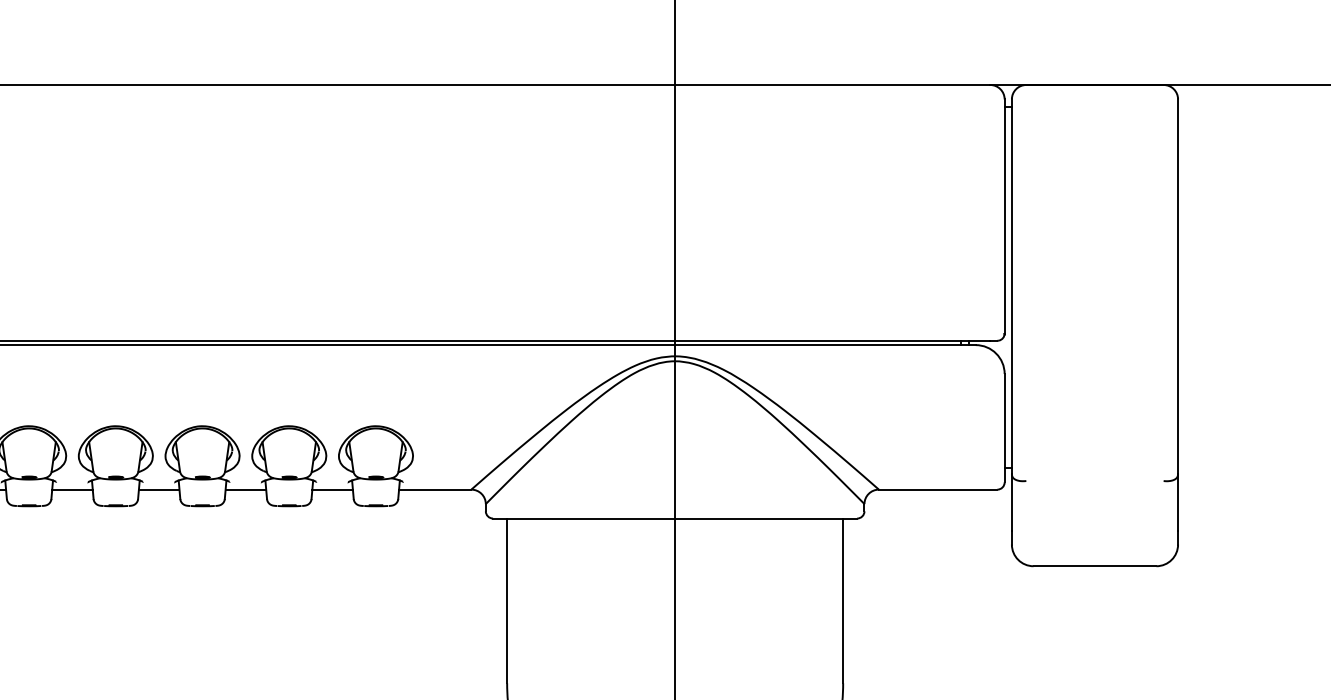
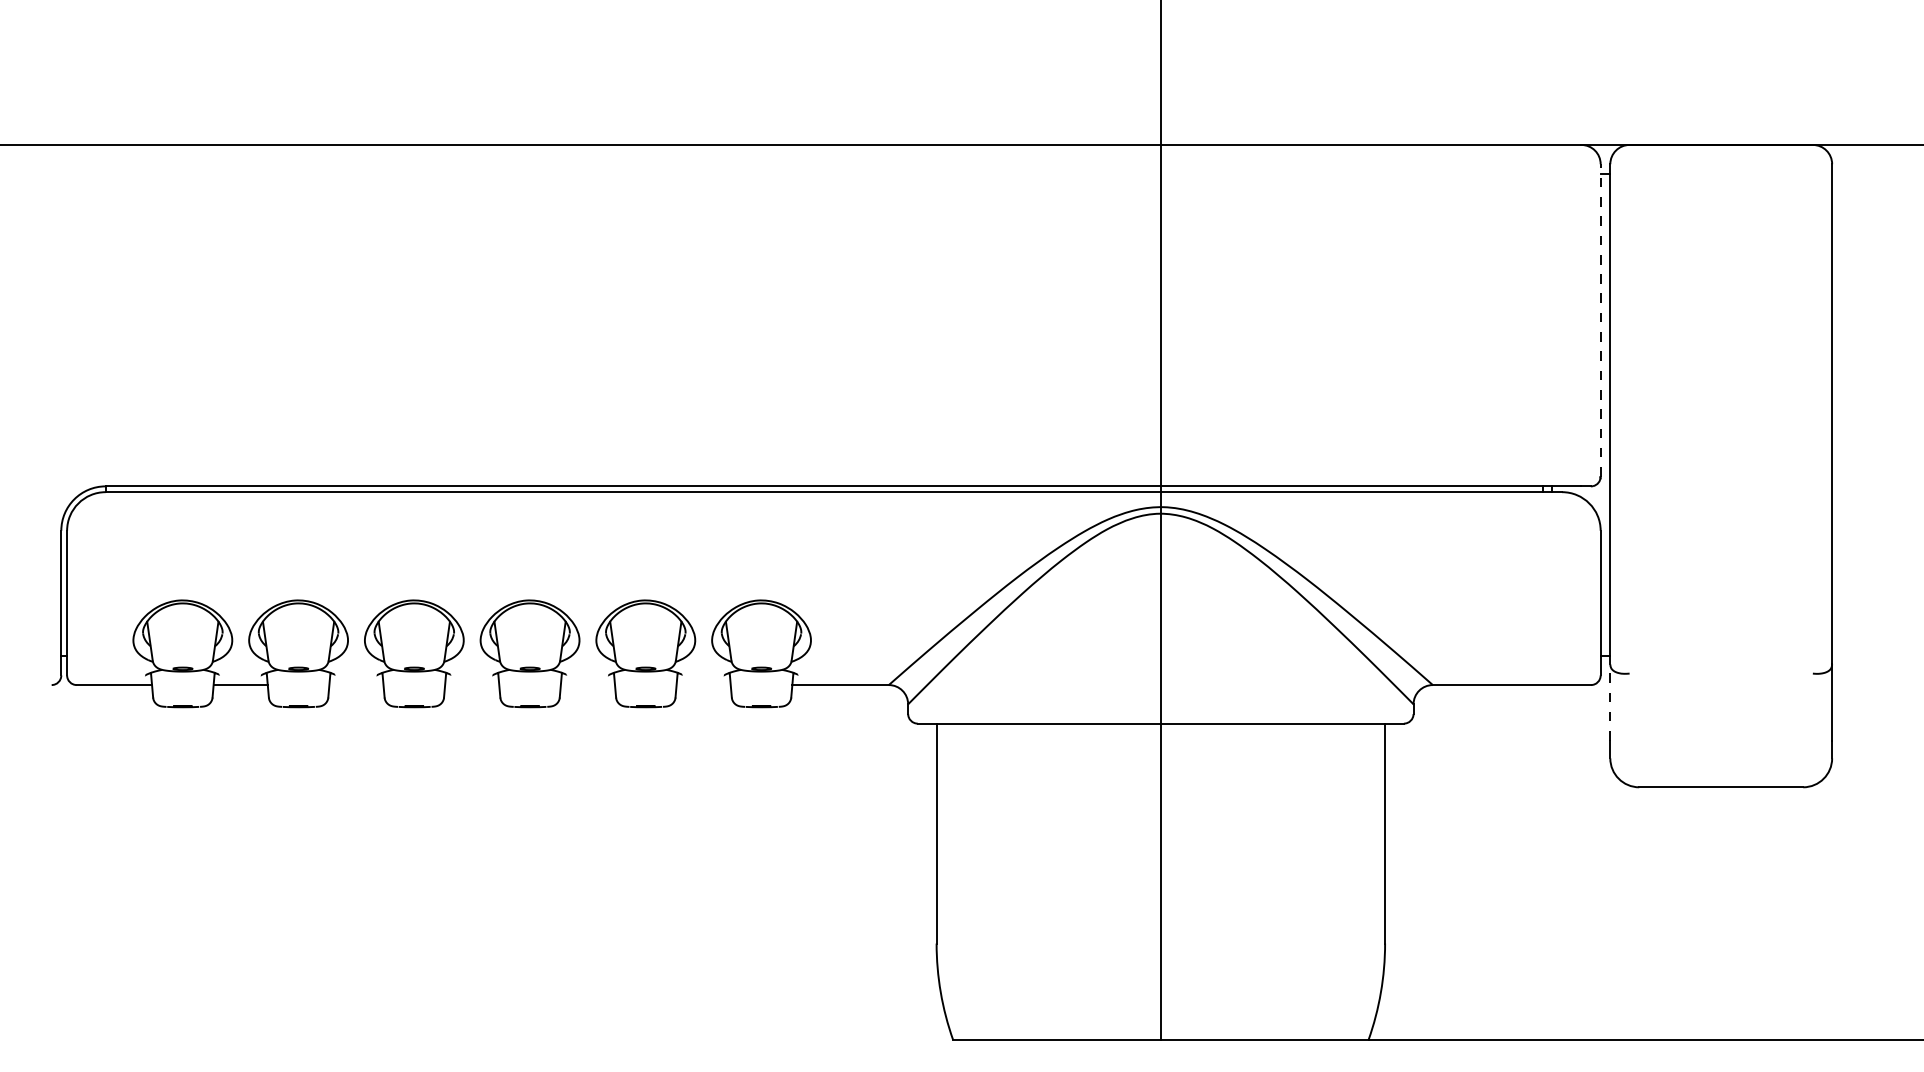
line: (1004, 215) -> (1600, 319), solid -> dashed
line: (72, 489) -> (356, 685), removed
line: (159, 489) -> (472, 685), removed
line: (245, 489) -> (587, 685), removed
line: (332, 489) -> (703, 685), removed
line: (1012, 502) -> (1610, 702), solid -> dashed

